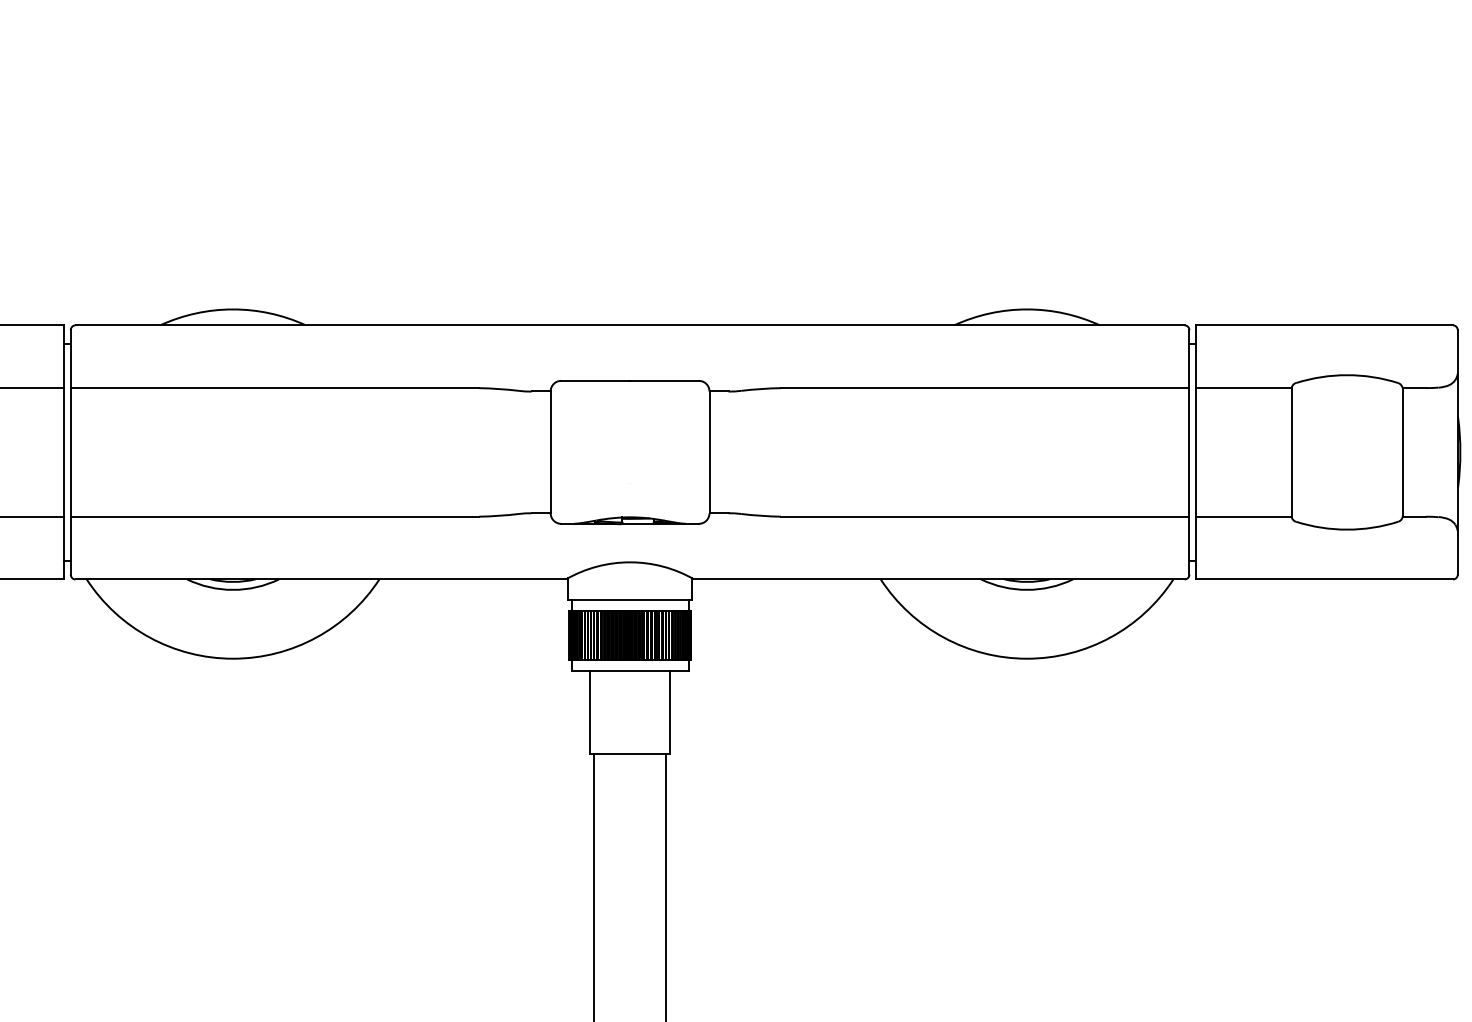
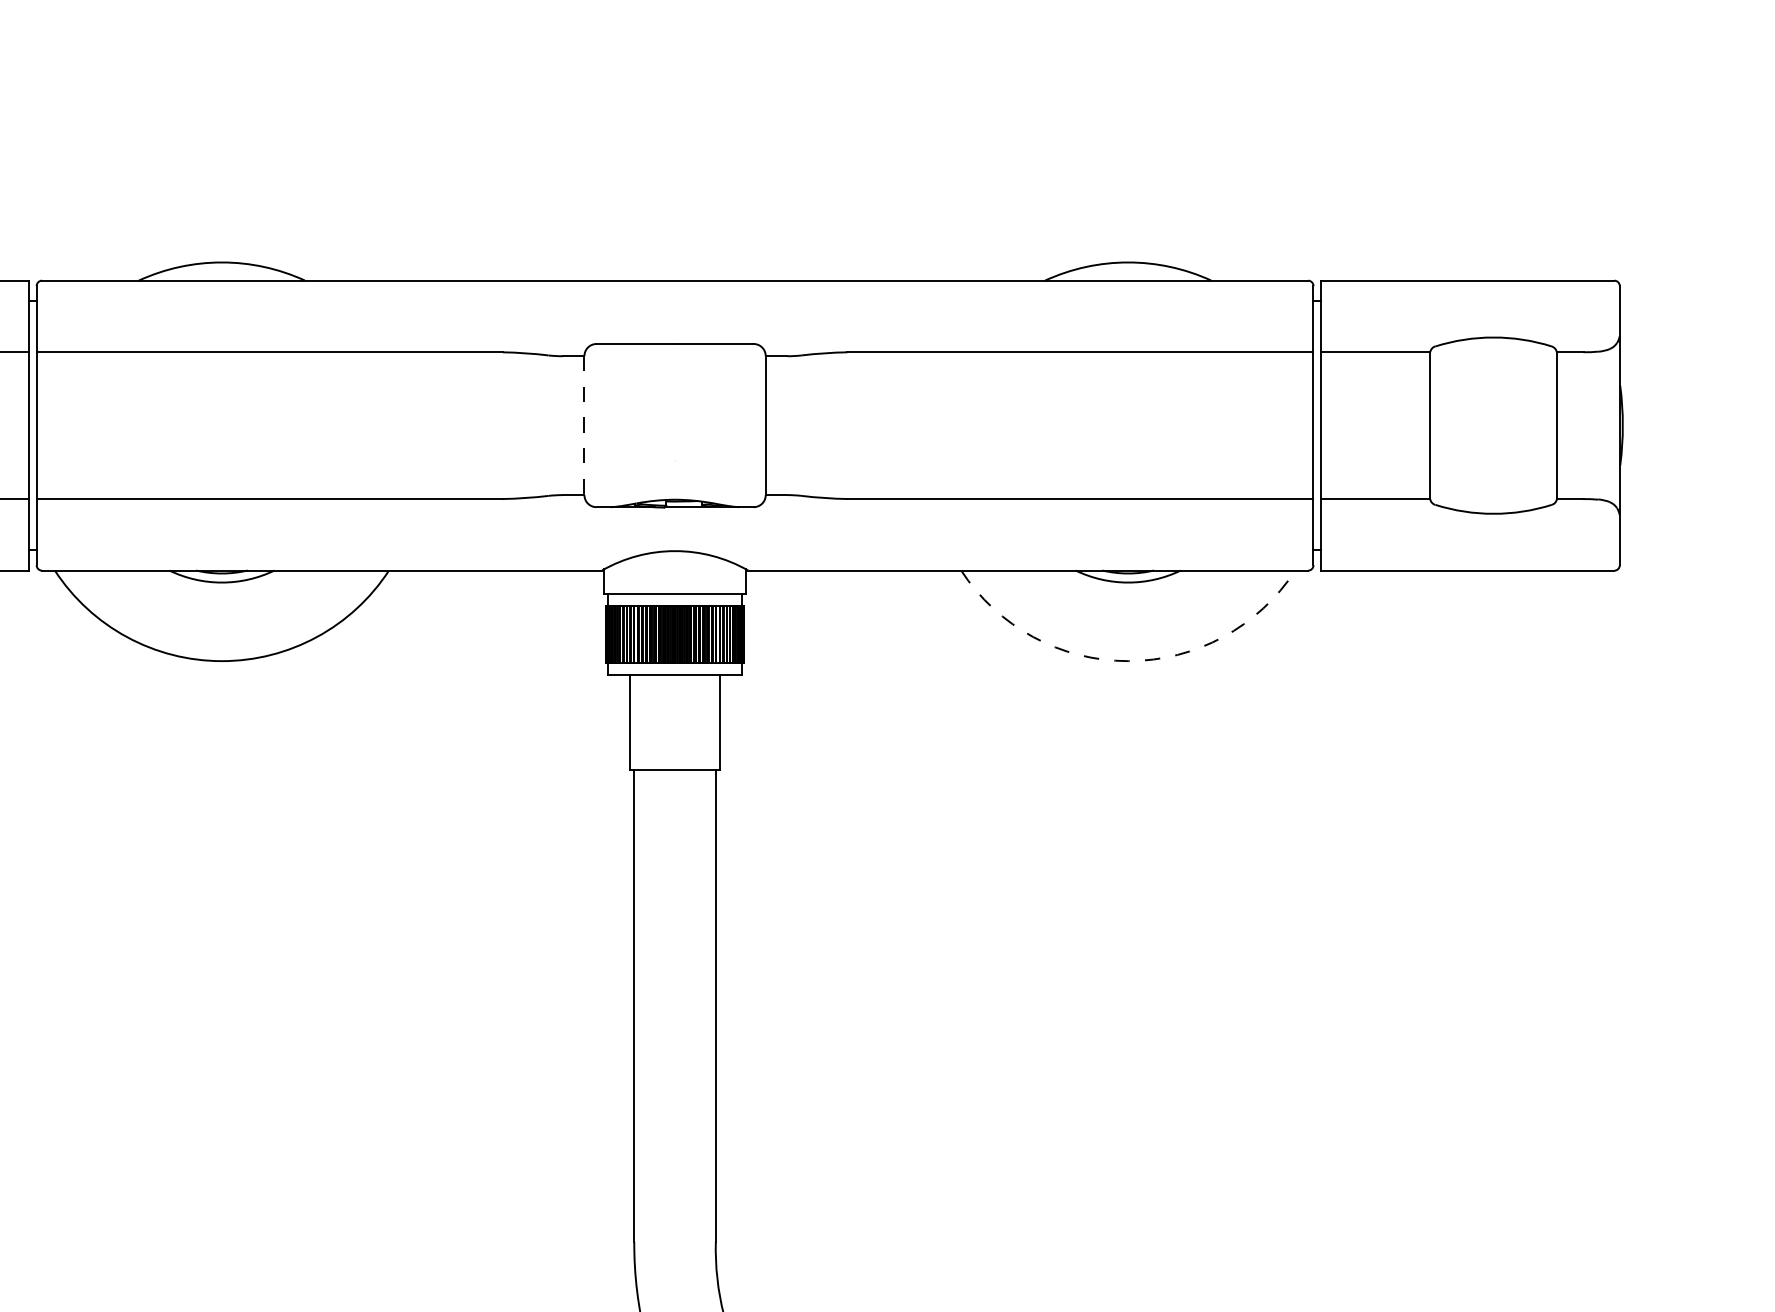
line: (550, 452) -> (584, 425), solid -> dashed
arc: (1027, 659) -> (1128, 661), solid -> dashed

